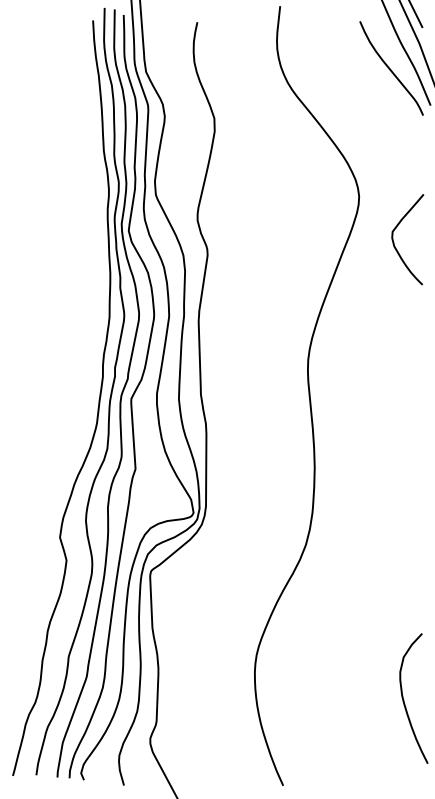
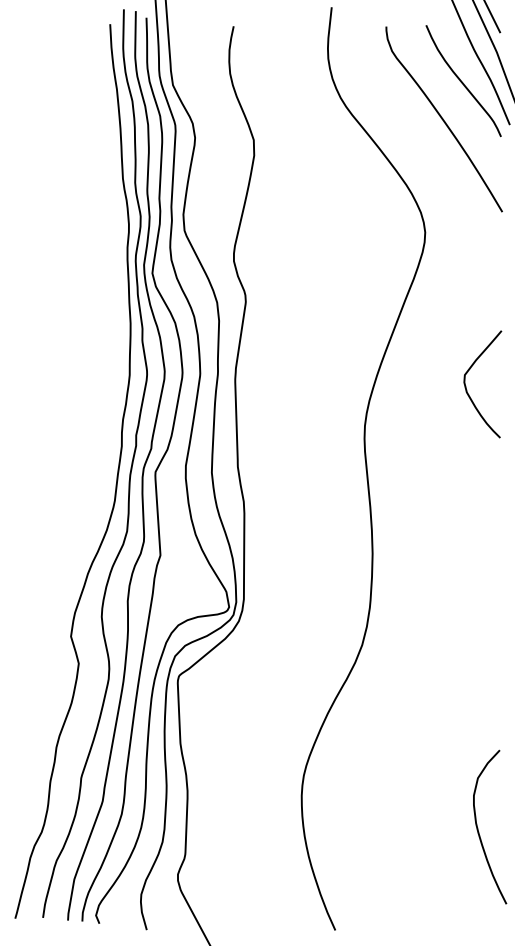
curve: (374, 100) -> (443, 118), added
curve: (394, 242) -> (467, 387), moved

